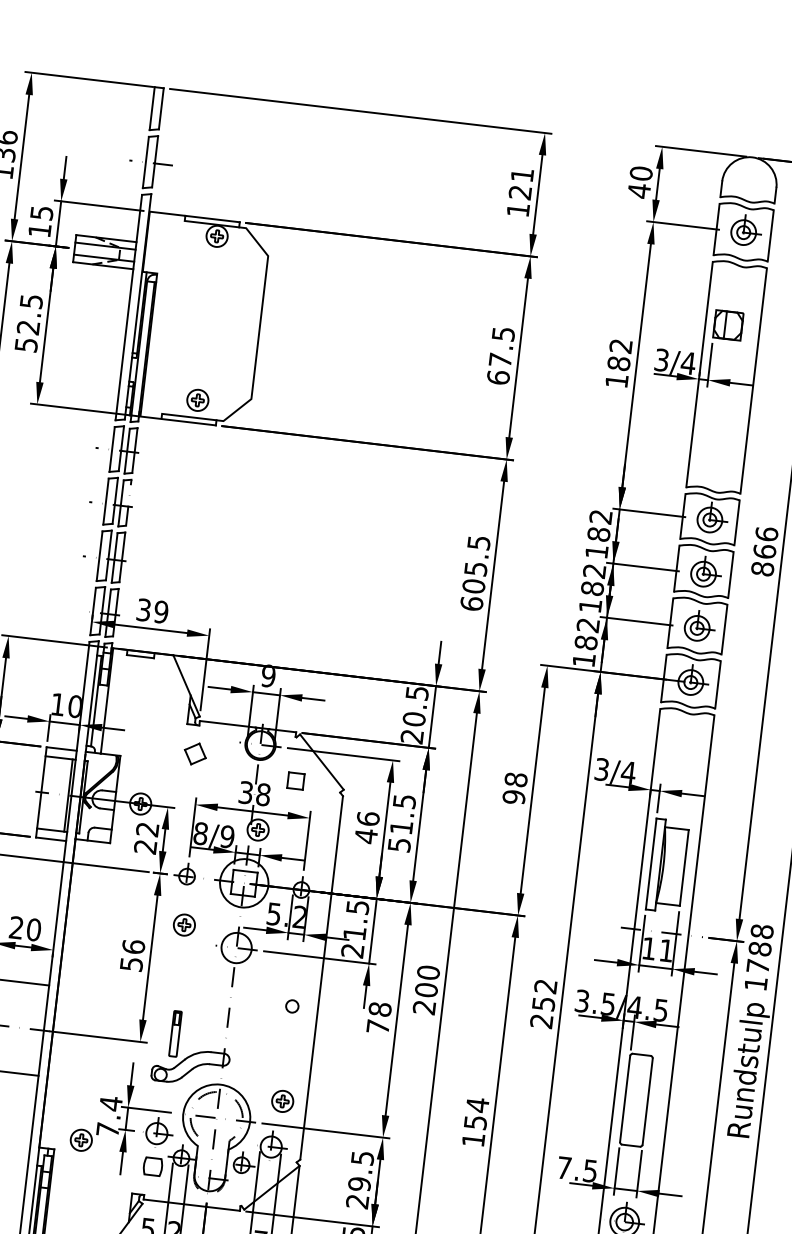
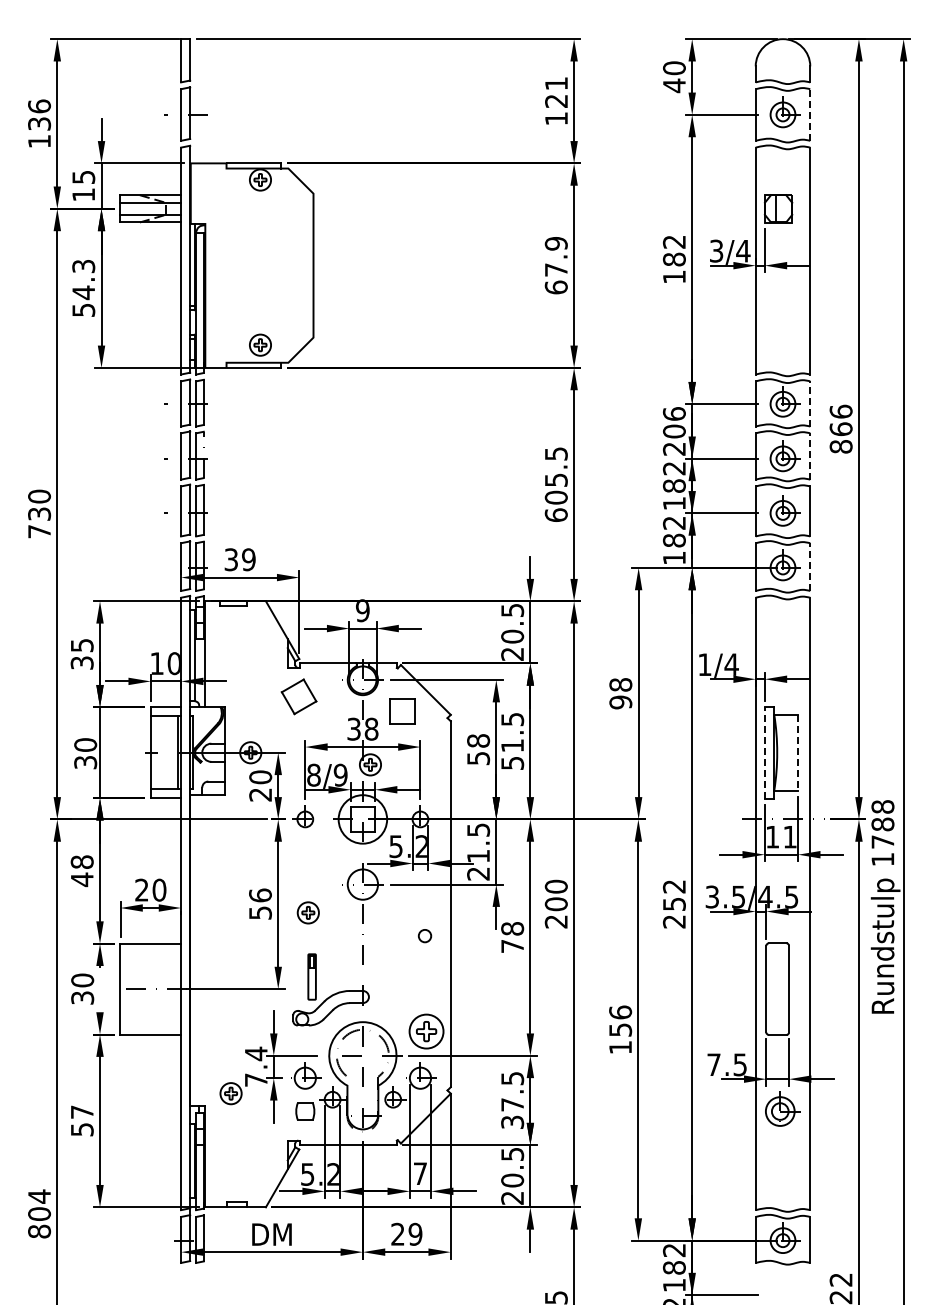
line: (770, 236) -> (810, 115), solid -> dashed
text: (29, 315) -> (83, 280), 52.5 -> 54.3
text: (502, 333) -> (555, 243), 67.5 -> 67.9
line: (737, 522) -> (810, 403), solid -> dashed
text: (597, 534) -> (673, 431), 182 -> 206
line: (731, 574) -> (810, 455), solid -> dashed
line: (718, 685) -> (810, 567), solid -> dashed
part: (195, 753) -> (299, 696), size x1.6
text: (601, 769) -> (704, 664), 3/4 -> 1/4
part: (295, 780) -> (401, 711), size x1.6
text: (367, 827) -> (478, 749), 46 -> 58
text: (147, 829) -> (260, 777), 22 -> 20
line: (650, 863) -> (764, 752), solid -> dashed
line: (684, 868) -> (798, 753), solid -> dashed
part: (183, 924) -> (307, 912), moved
part: (282, 1101) -> (426, 1031), size x1.6
text: (477, 1105) -> (620, 1012), 154 -> 156
text: (358, 1192) -> (512, 1113), 29.5 -> 37.5

